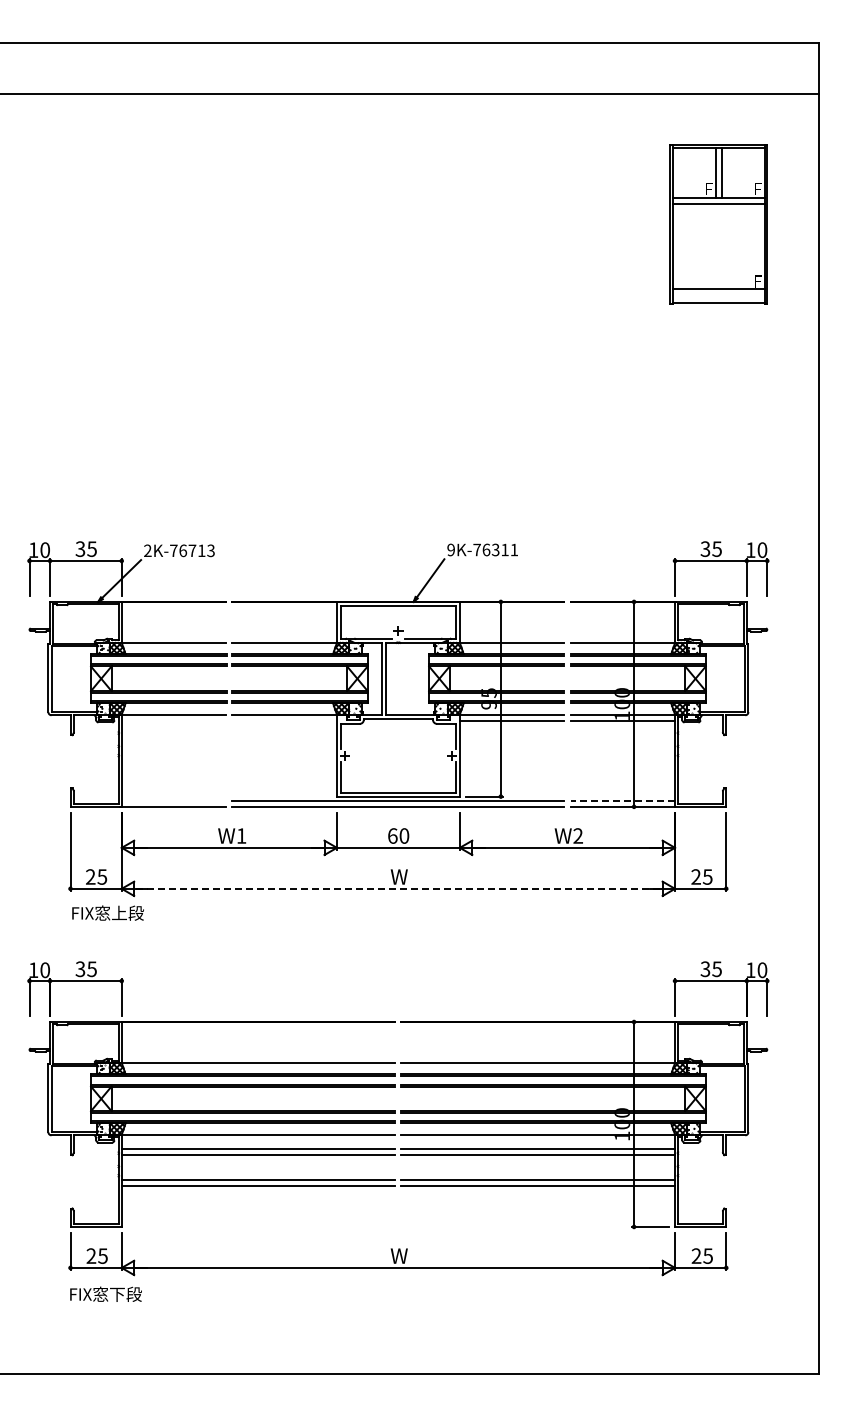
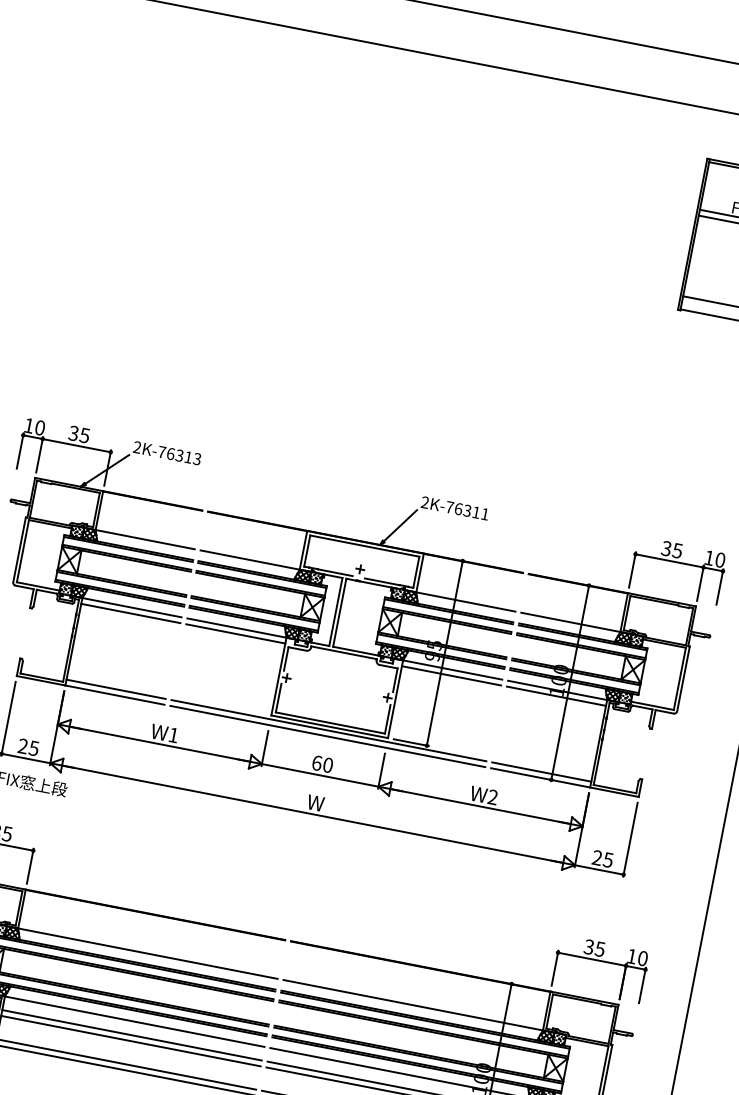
text: (192, 550) -> (179, 455), 2K-76713 -> 2K-76313
text: (450, 550) -> (424, 502), 9K-76311 -> 2K-76311
line: (173, 720) -> (130, 613), added
line: (284, 720) -> (235, 633), added
line: (173, 800) -> (115, 689), added
line: (622, 800) -> (541, 771), dashed -> solid
line: (398, 888) -> (312, 813), dashed -> solid

